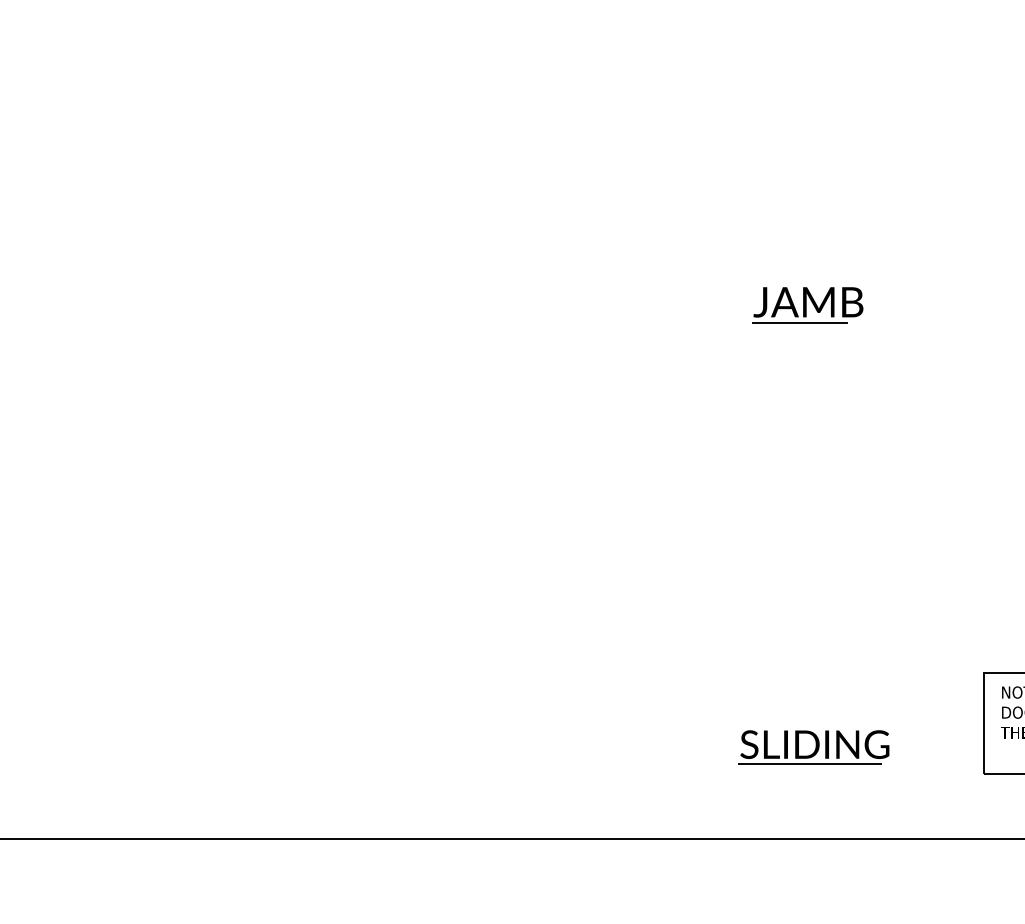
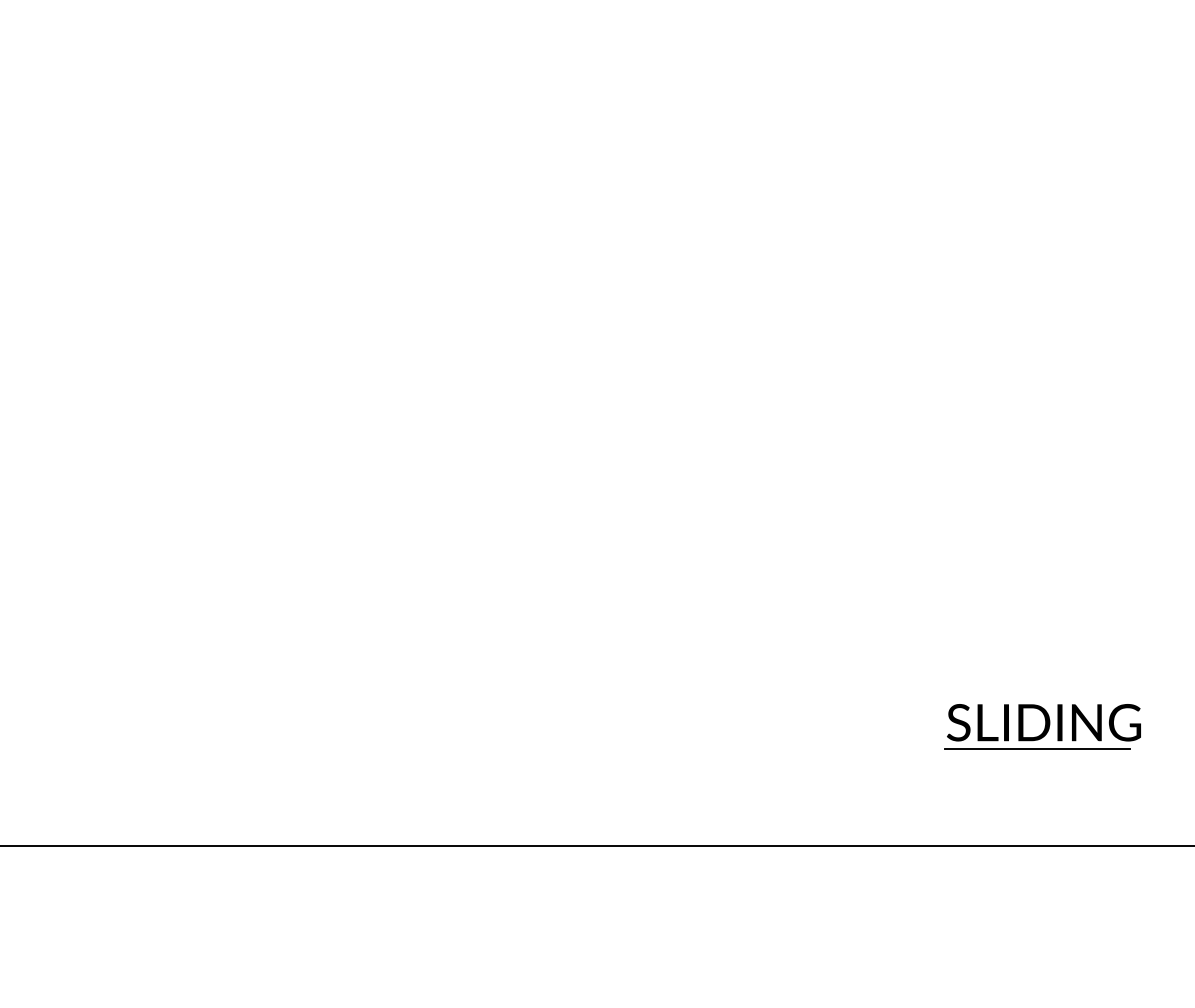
part: (807, 305) -> (1034, 150), removed

